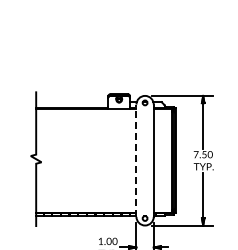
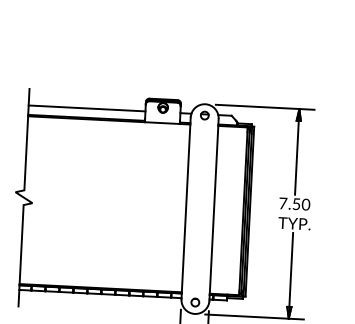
line: (72, 102) -> (87, 108), added
line: (136, 160) -> (186, 208), dashed -> solid

